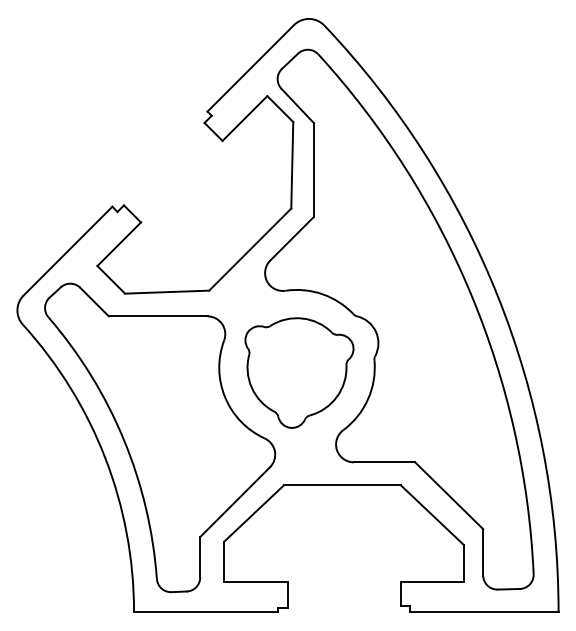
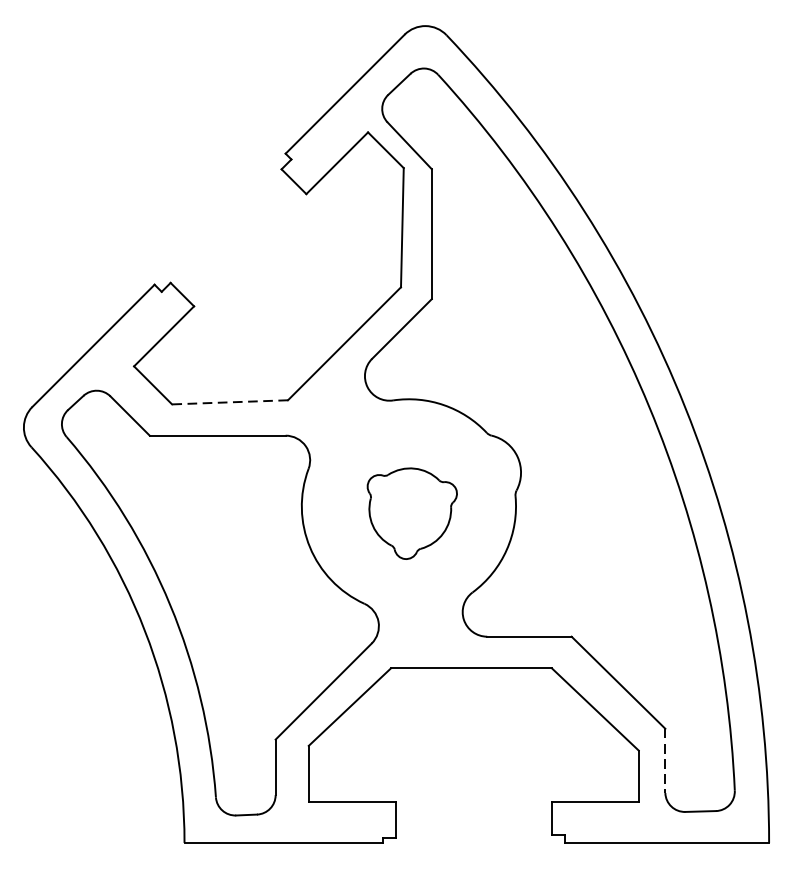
line: (166, 292) -> (229, 402), solid -> dashed
part: (299, 372) -> (412, 512), size x0.6
line: (483, 553) -> (665, 762), solid -> dashed

